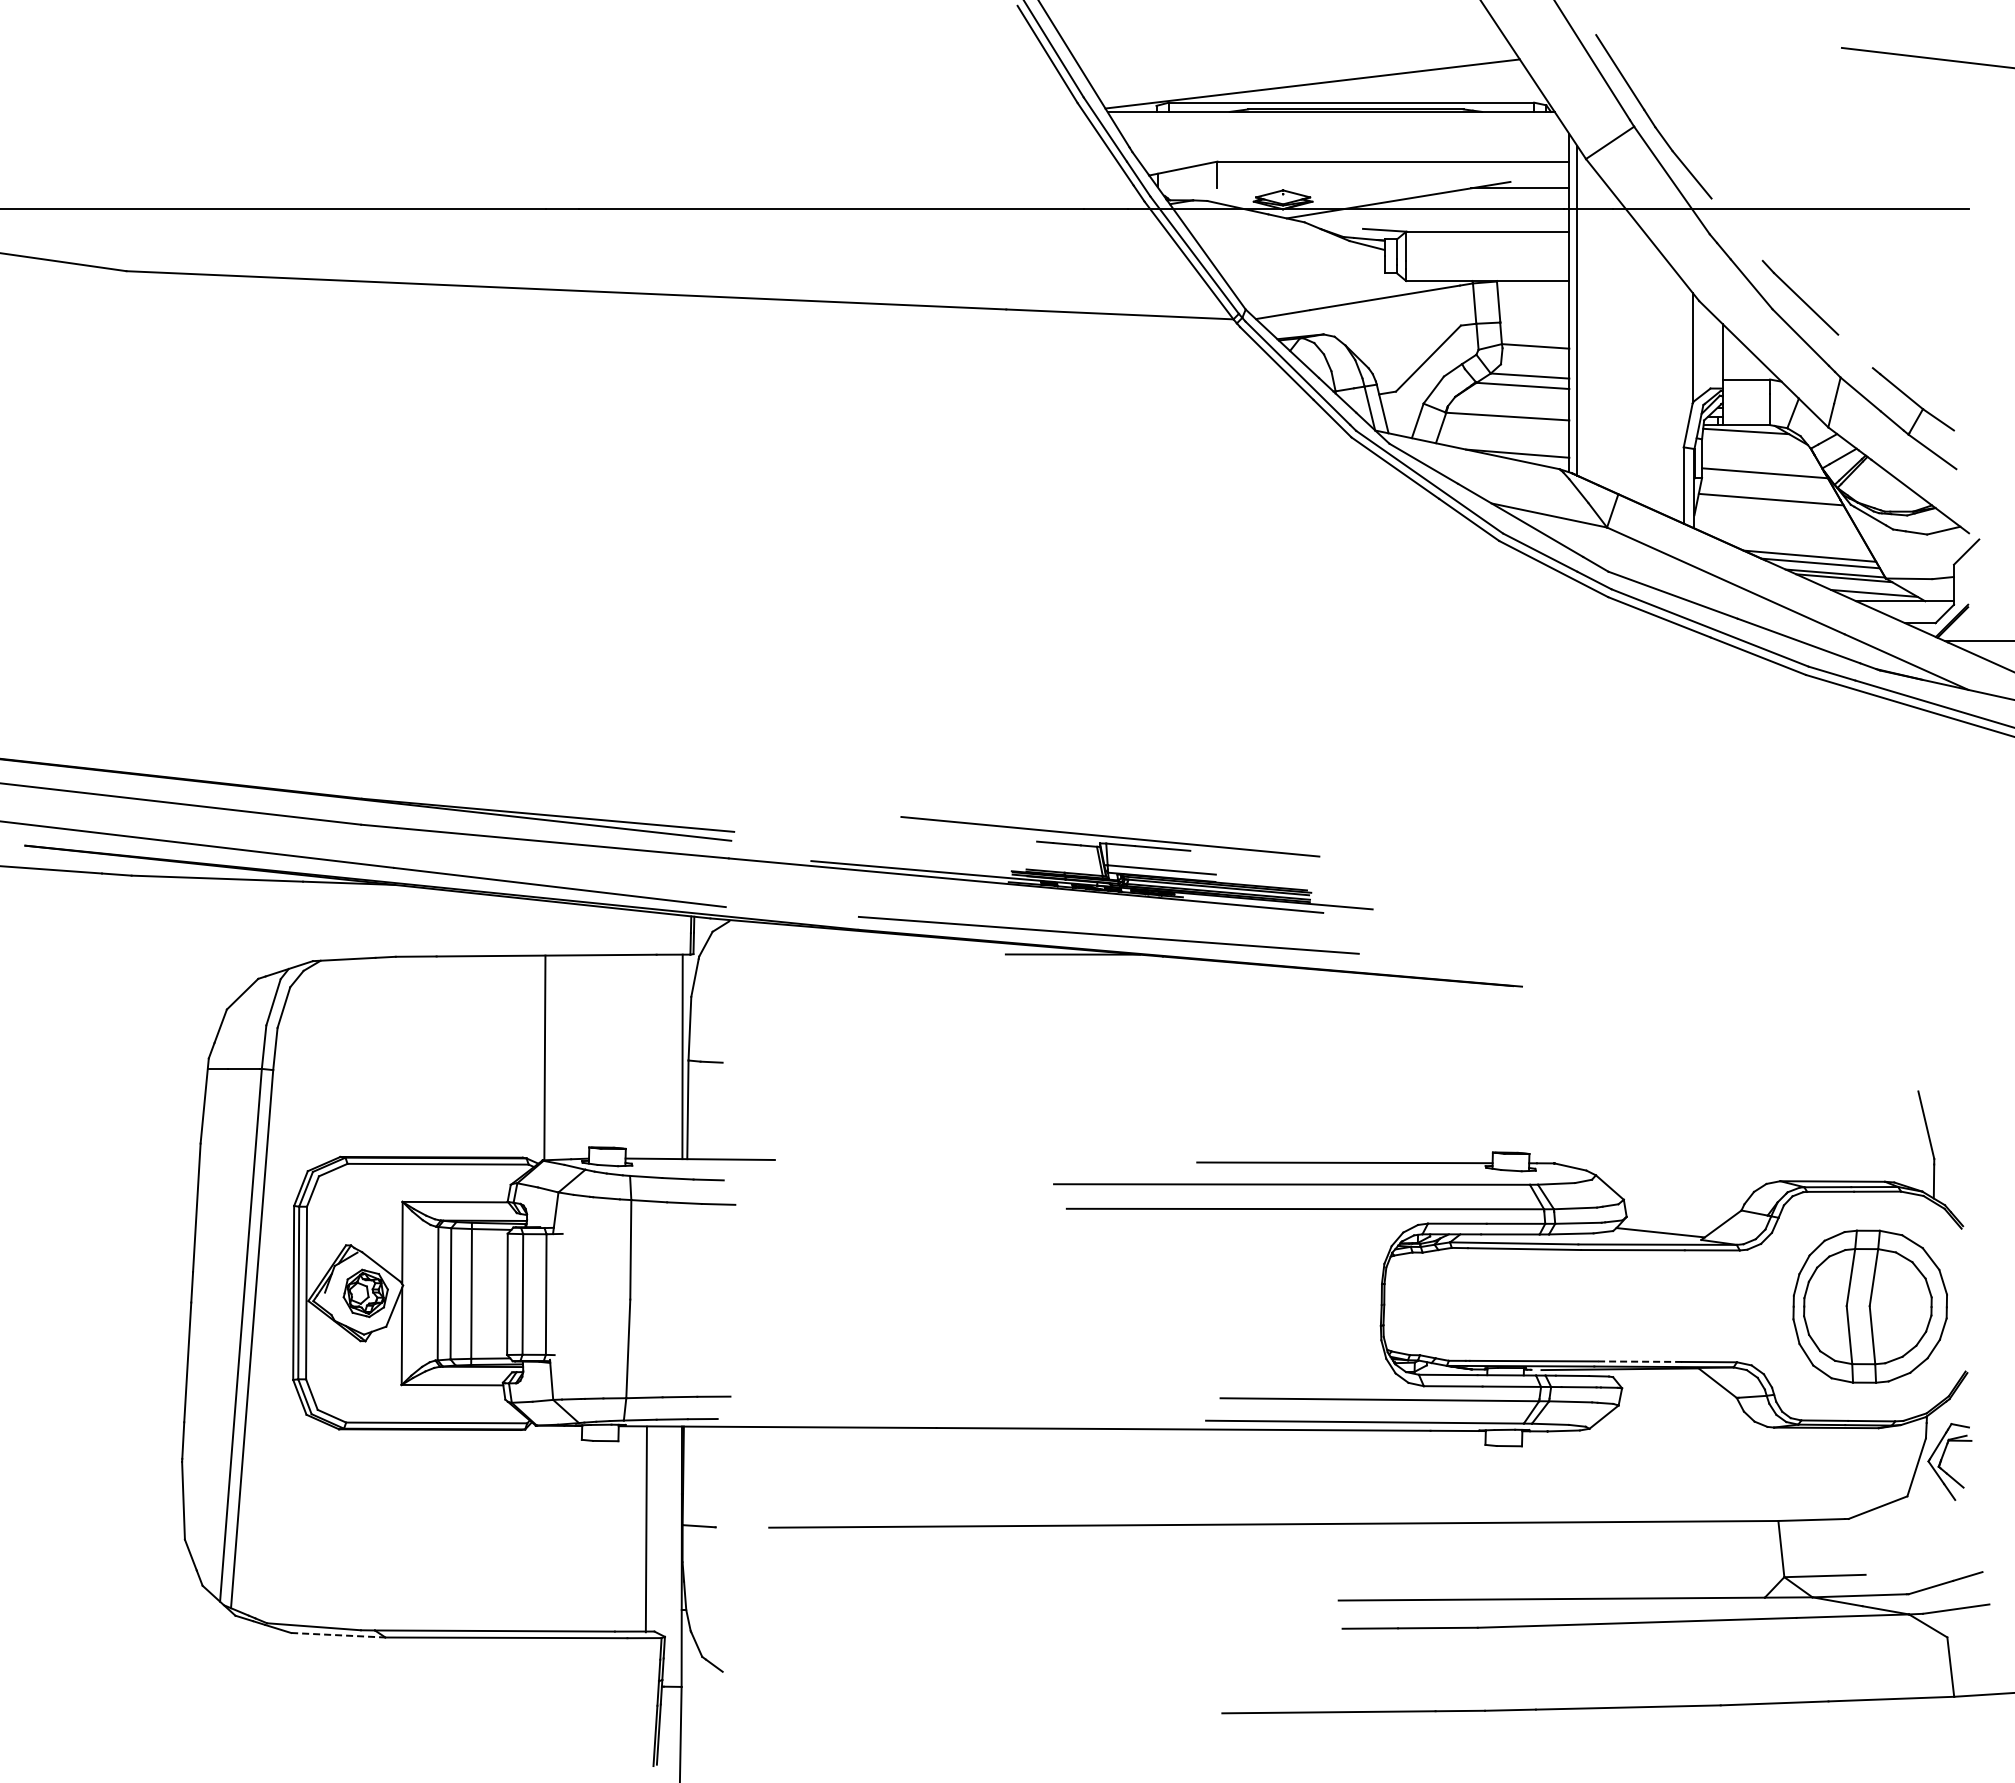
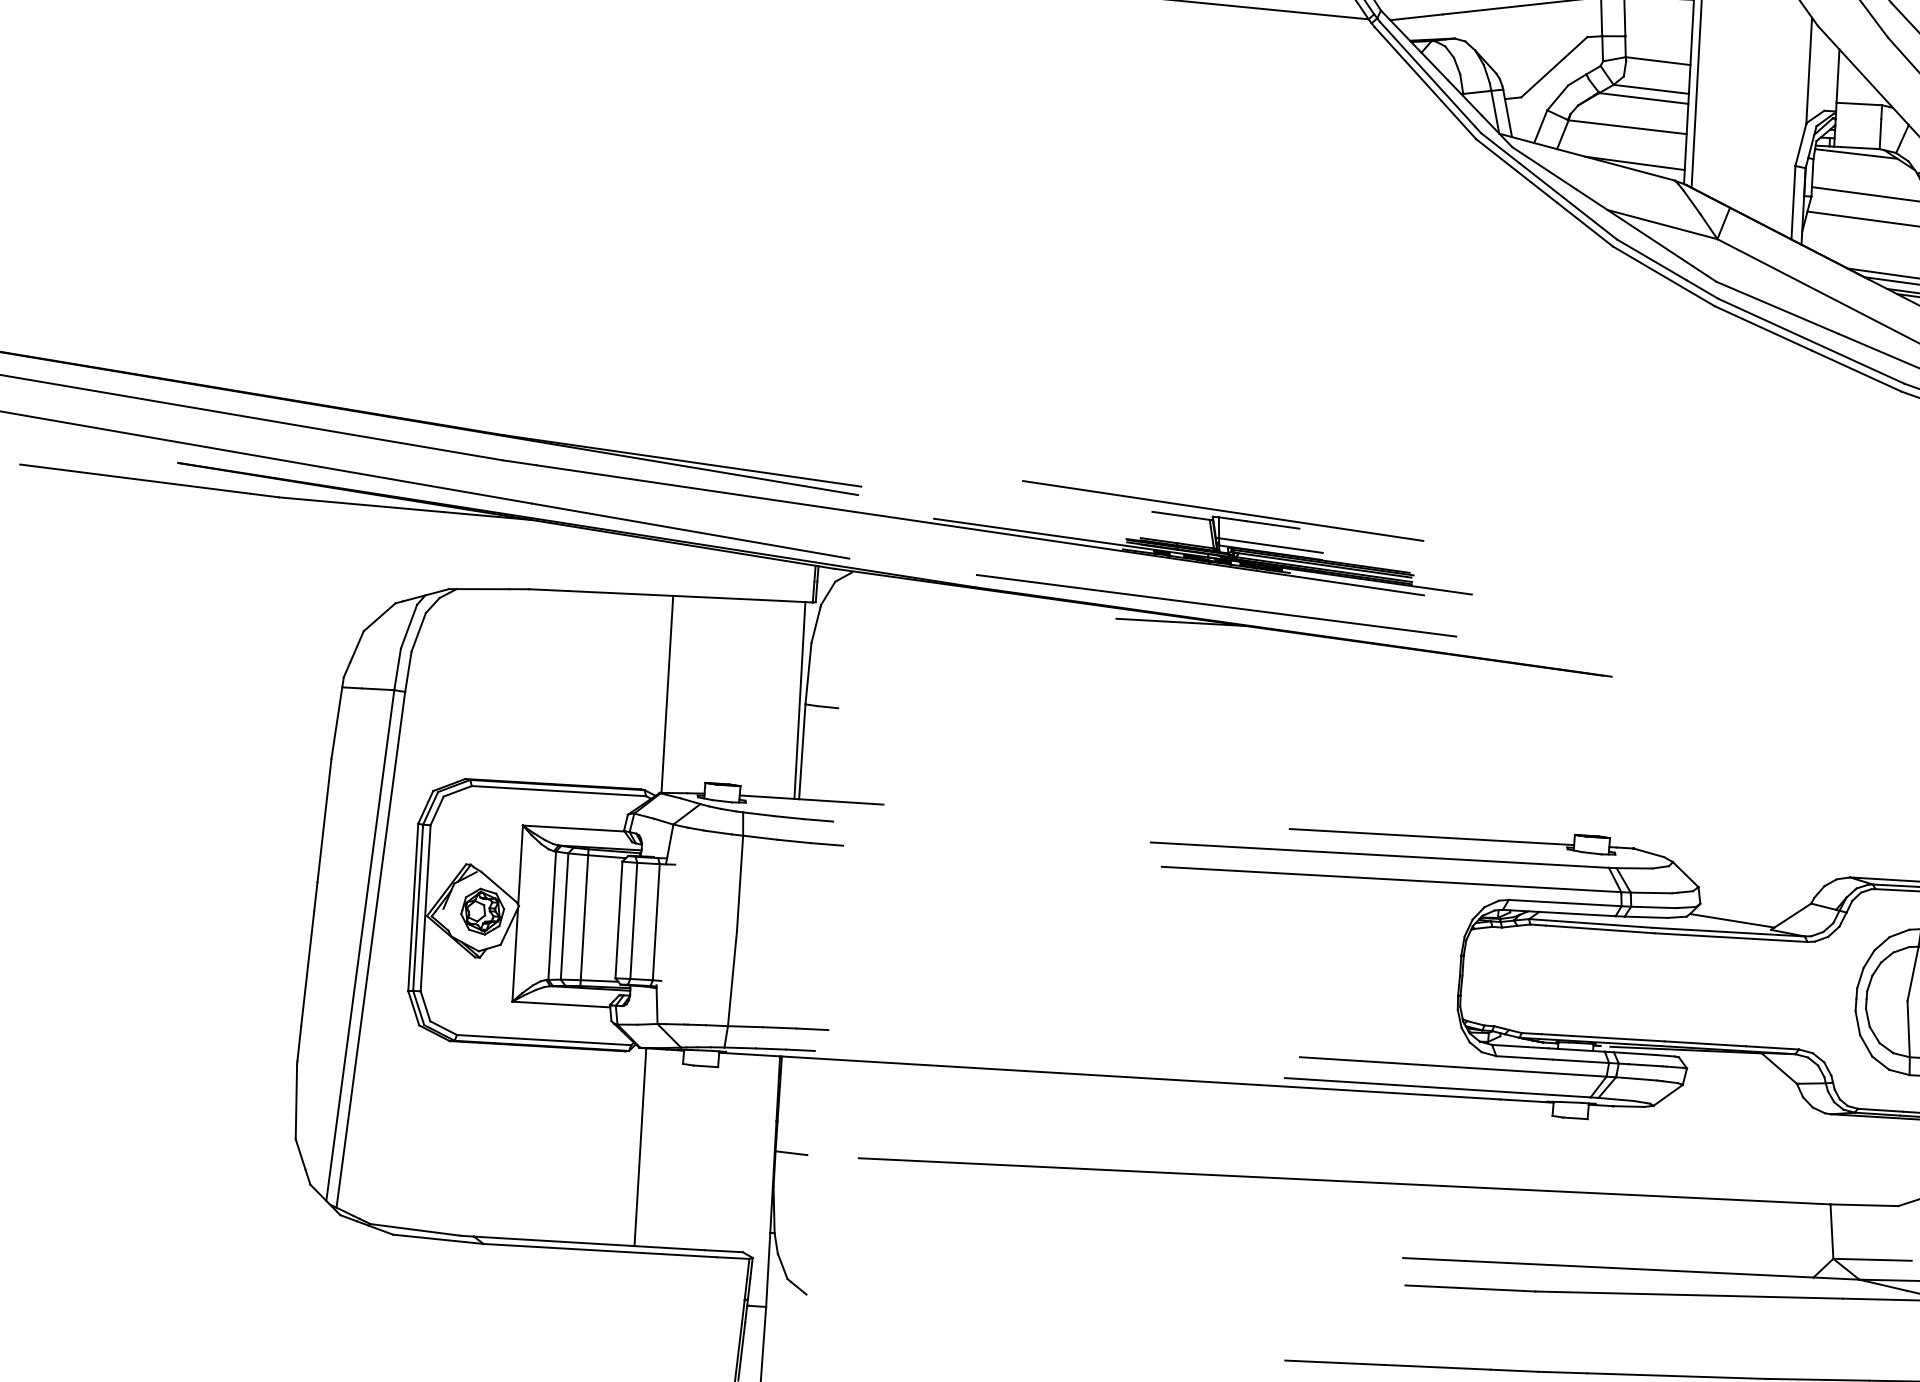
line: (1639, 1361) -> (1705, 1043), dashed -> solid
line: (645, 1529) -> (639, 1147), moved
line: (338, 1635) -> (438, 1239), dashed -> solid

